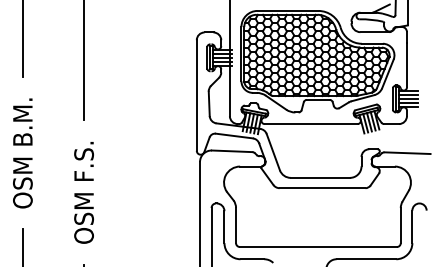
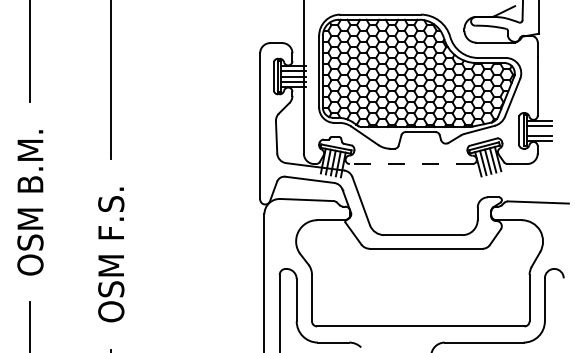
line: (408, 98) -> (539, 130), removed
line: (310, 124) -> (410, 164), solid -> dashed

